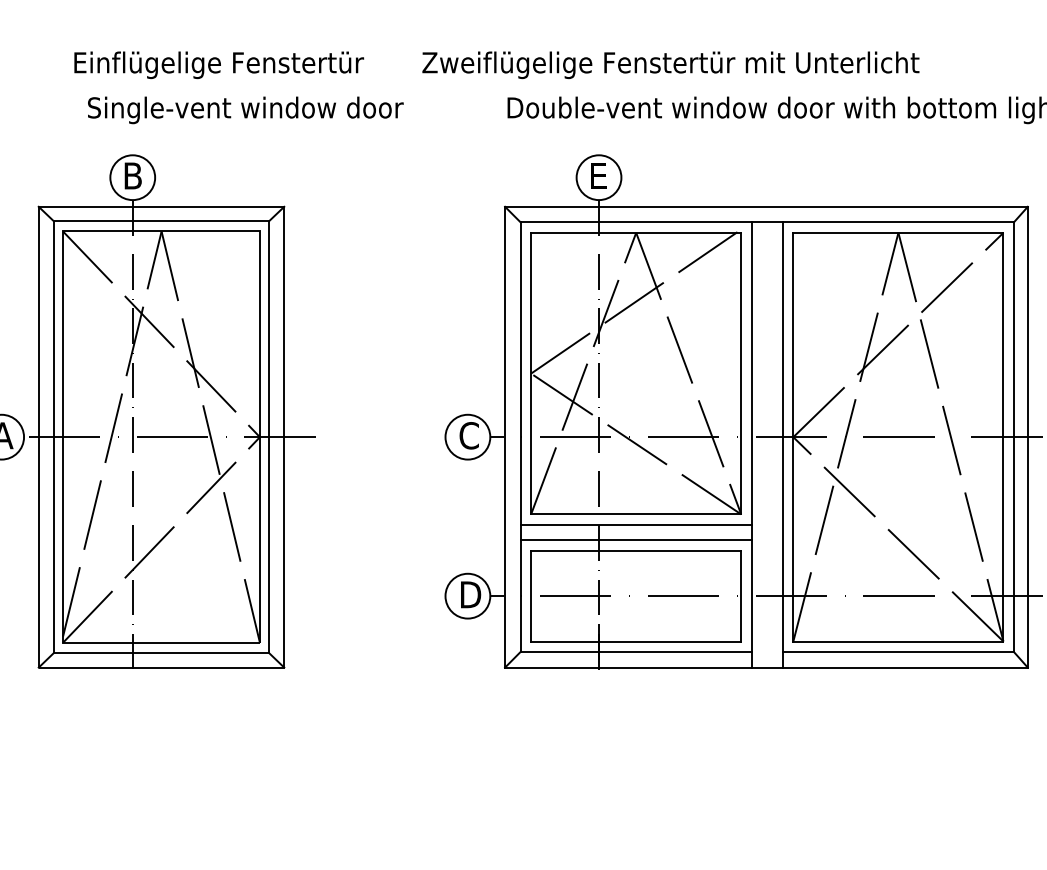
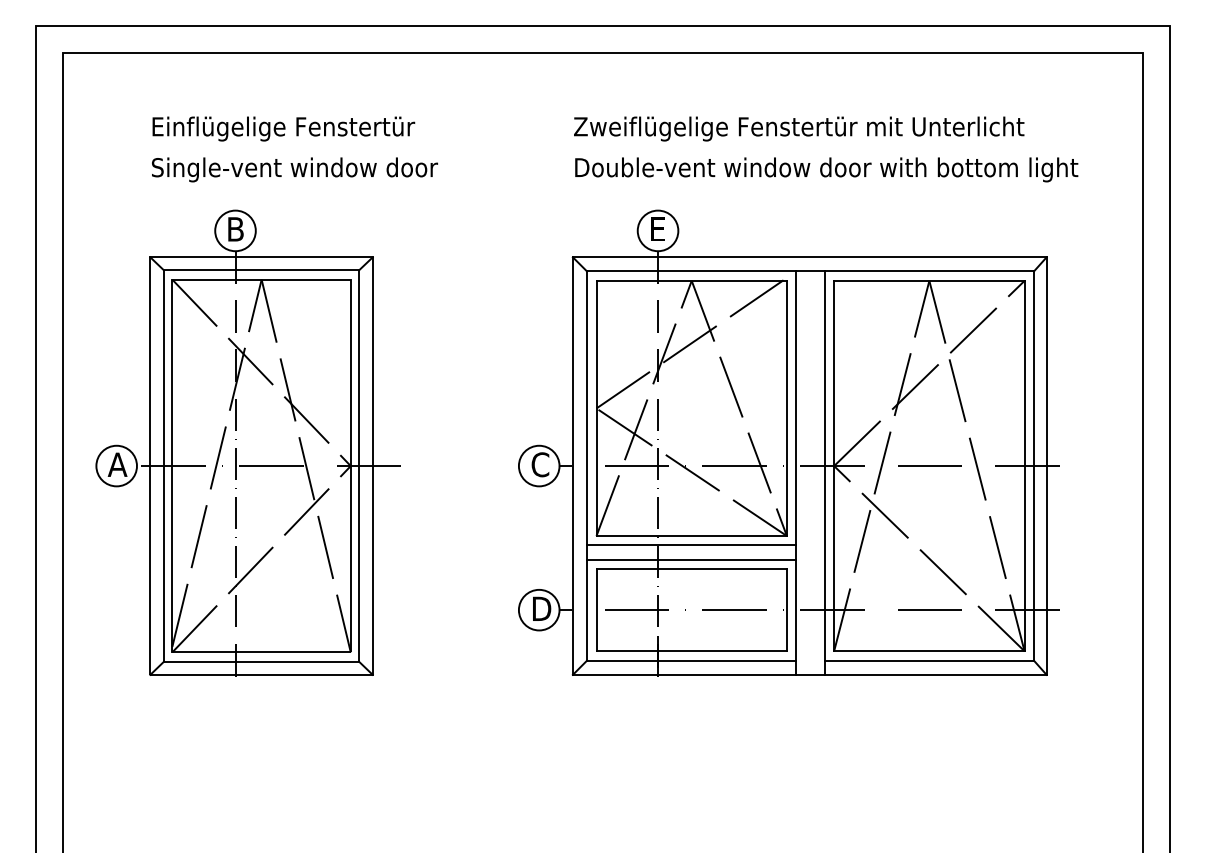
text: (218, 64) -> (283, 128), moved
text: (671, 64) -> (799, 128), moved
text: (245, 109) -> (294, 169), moved

